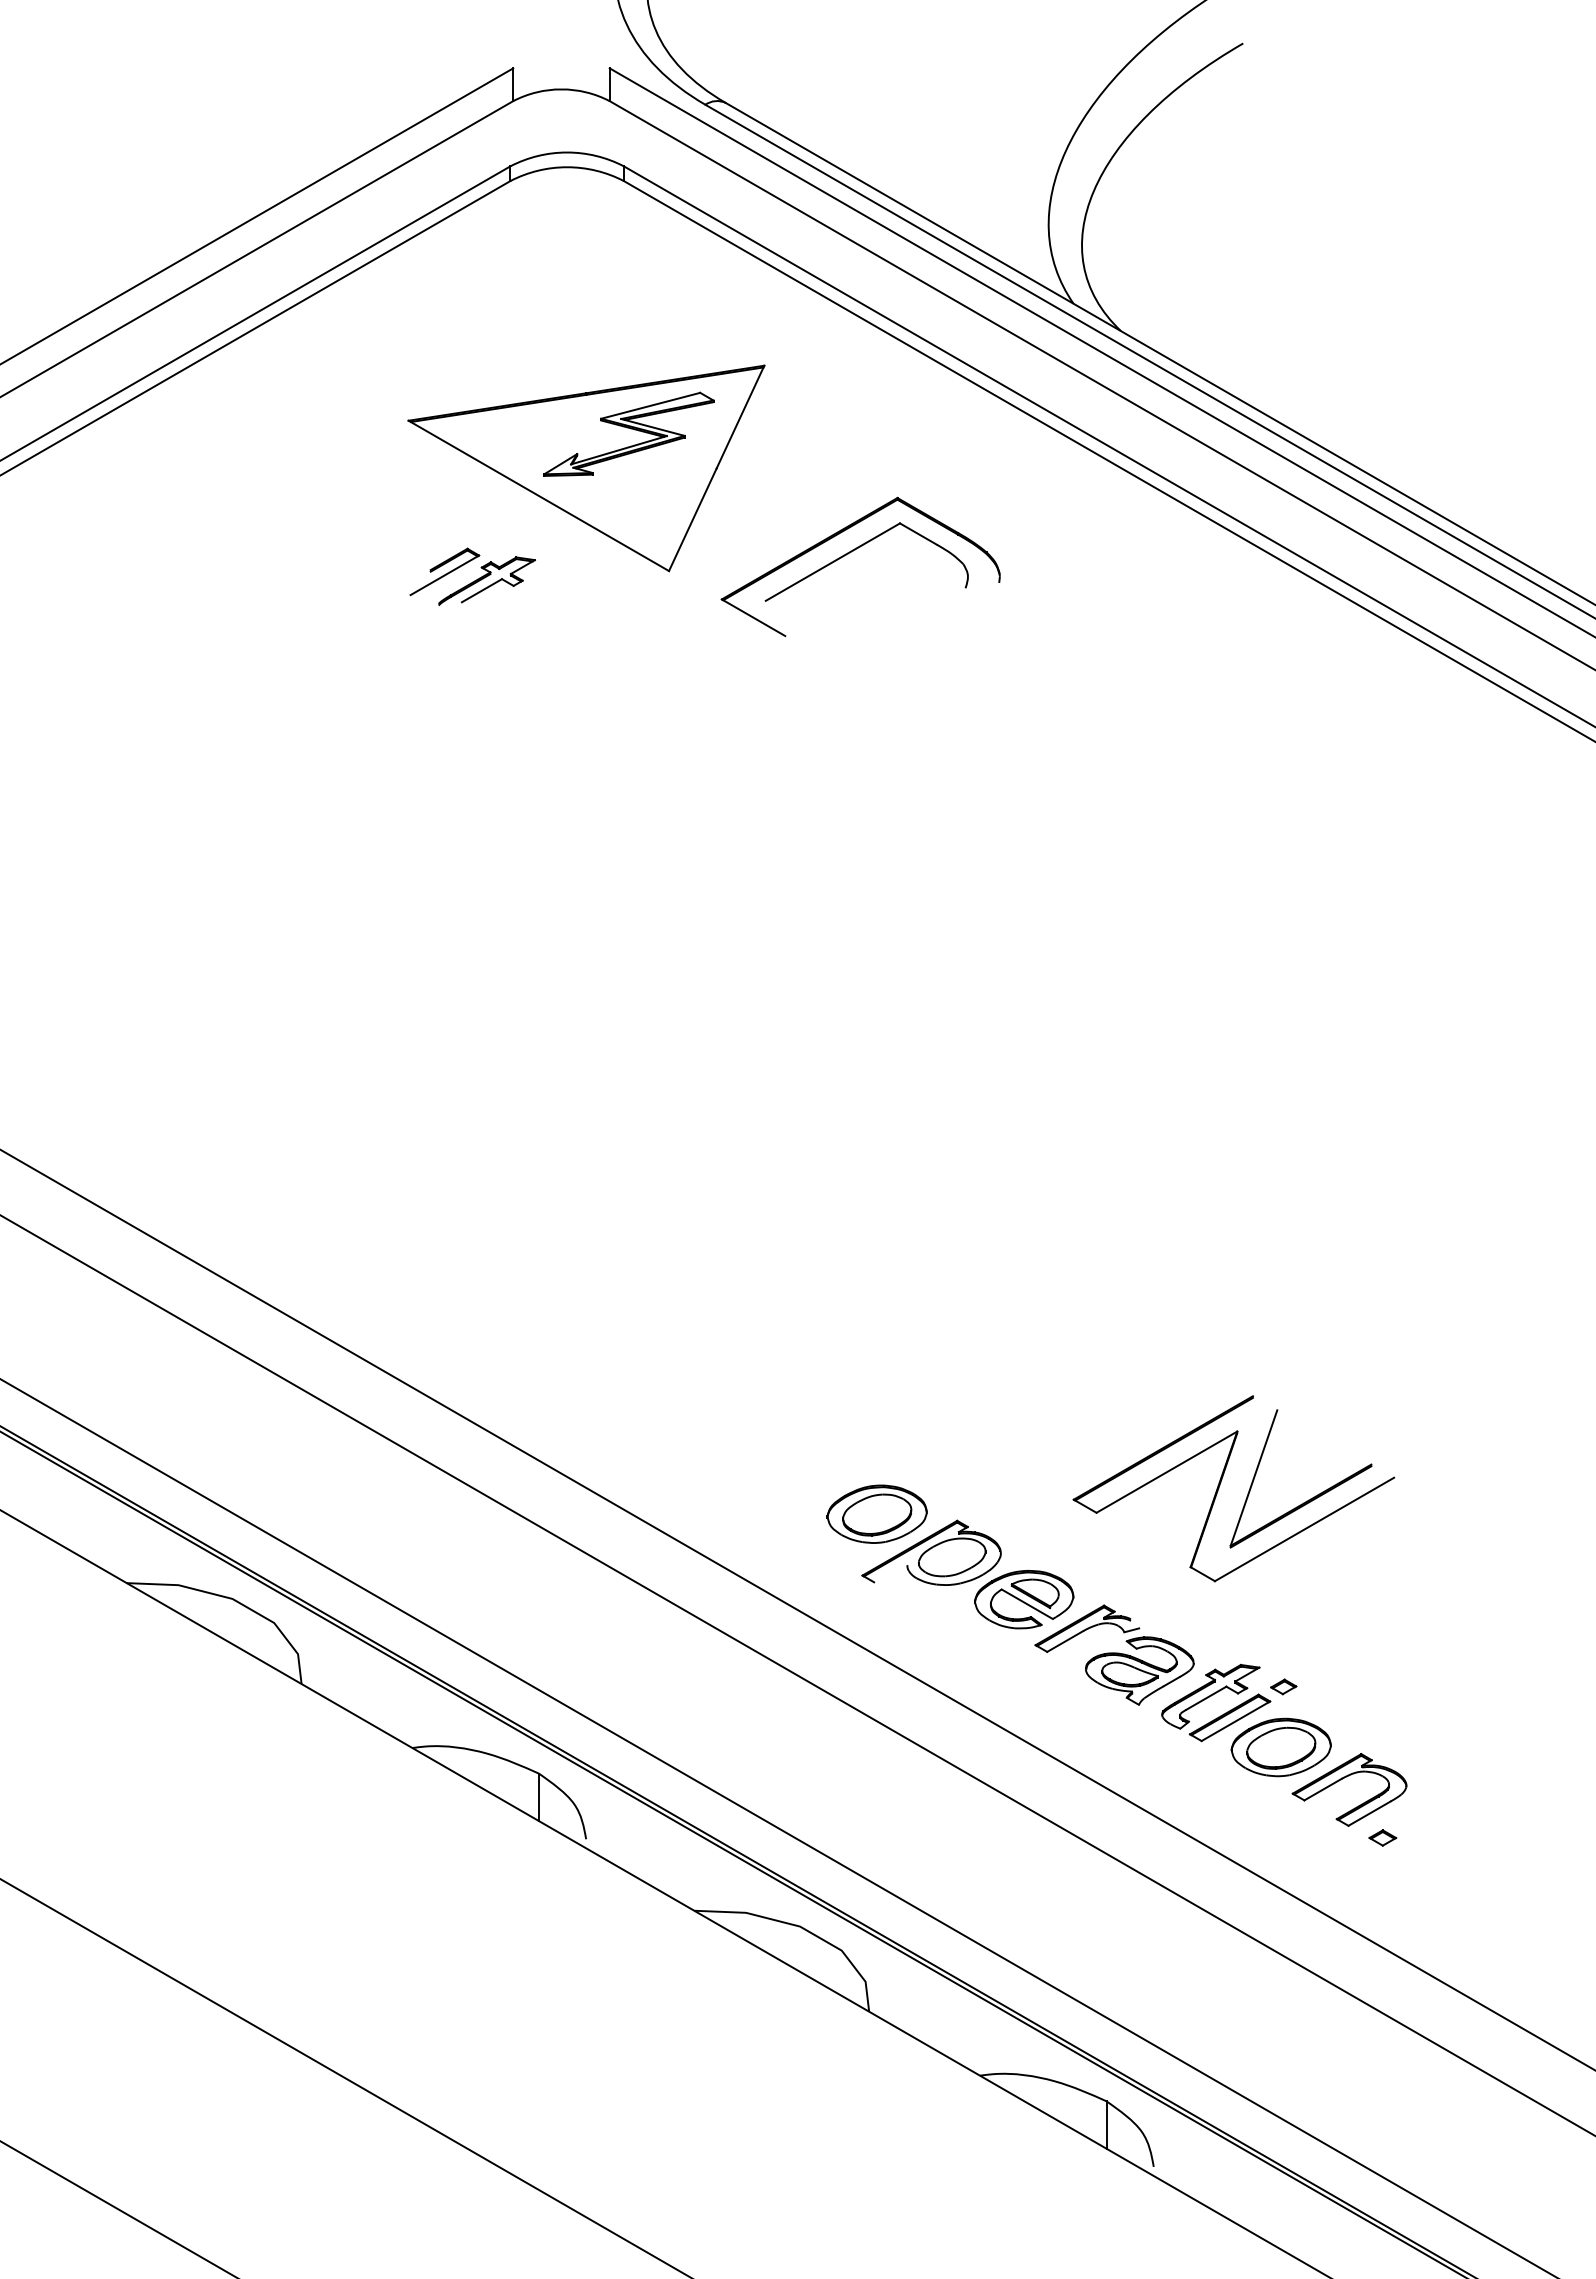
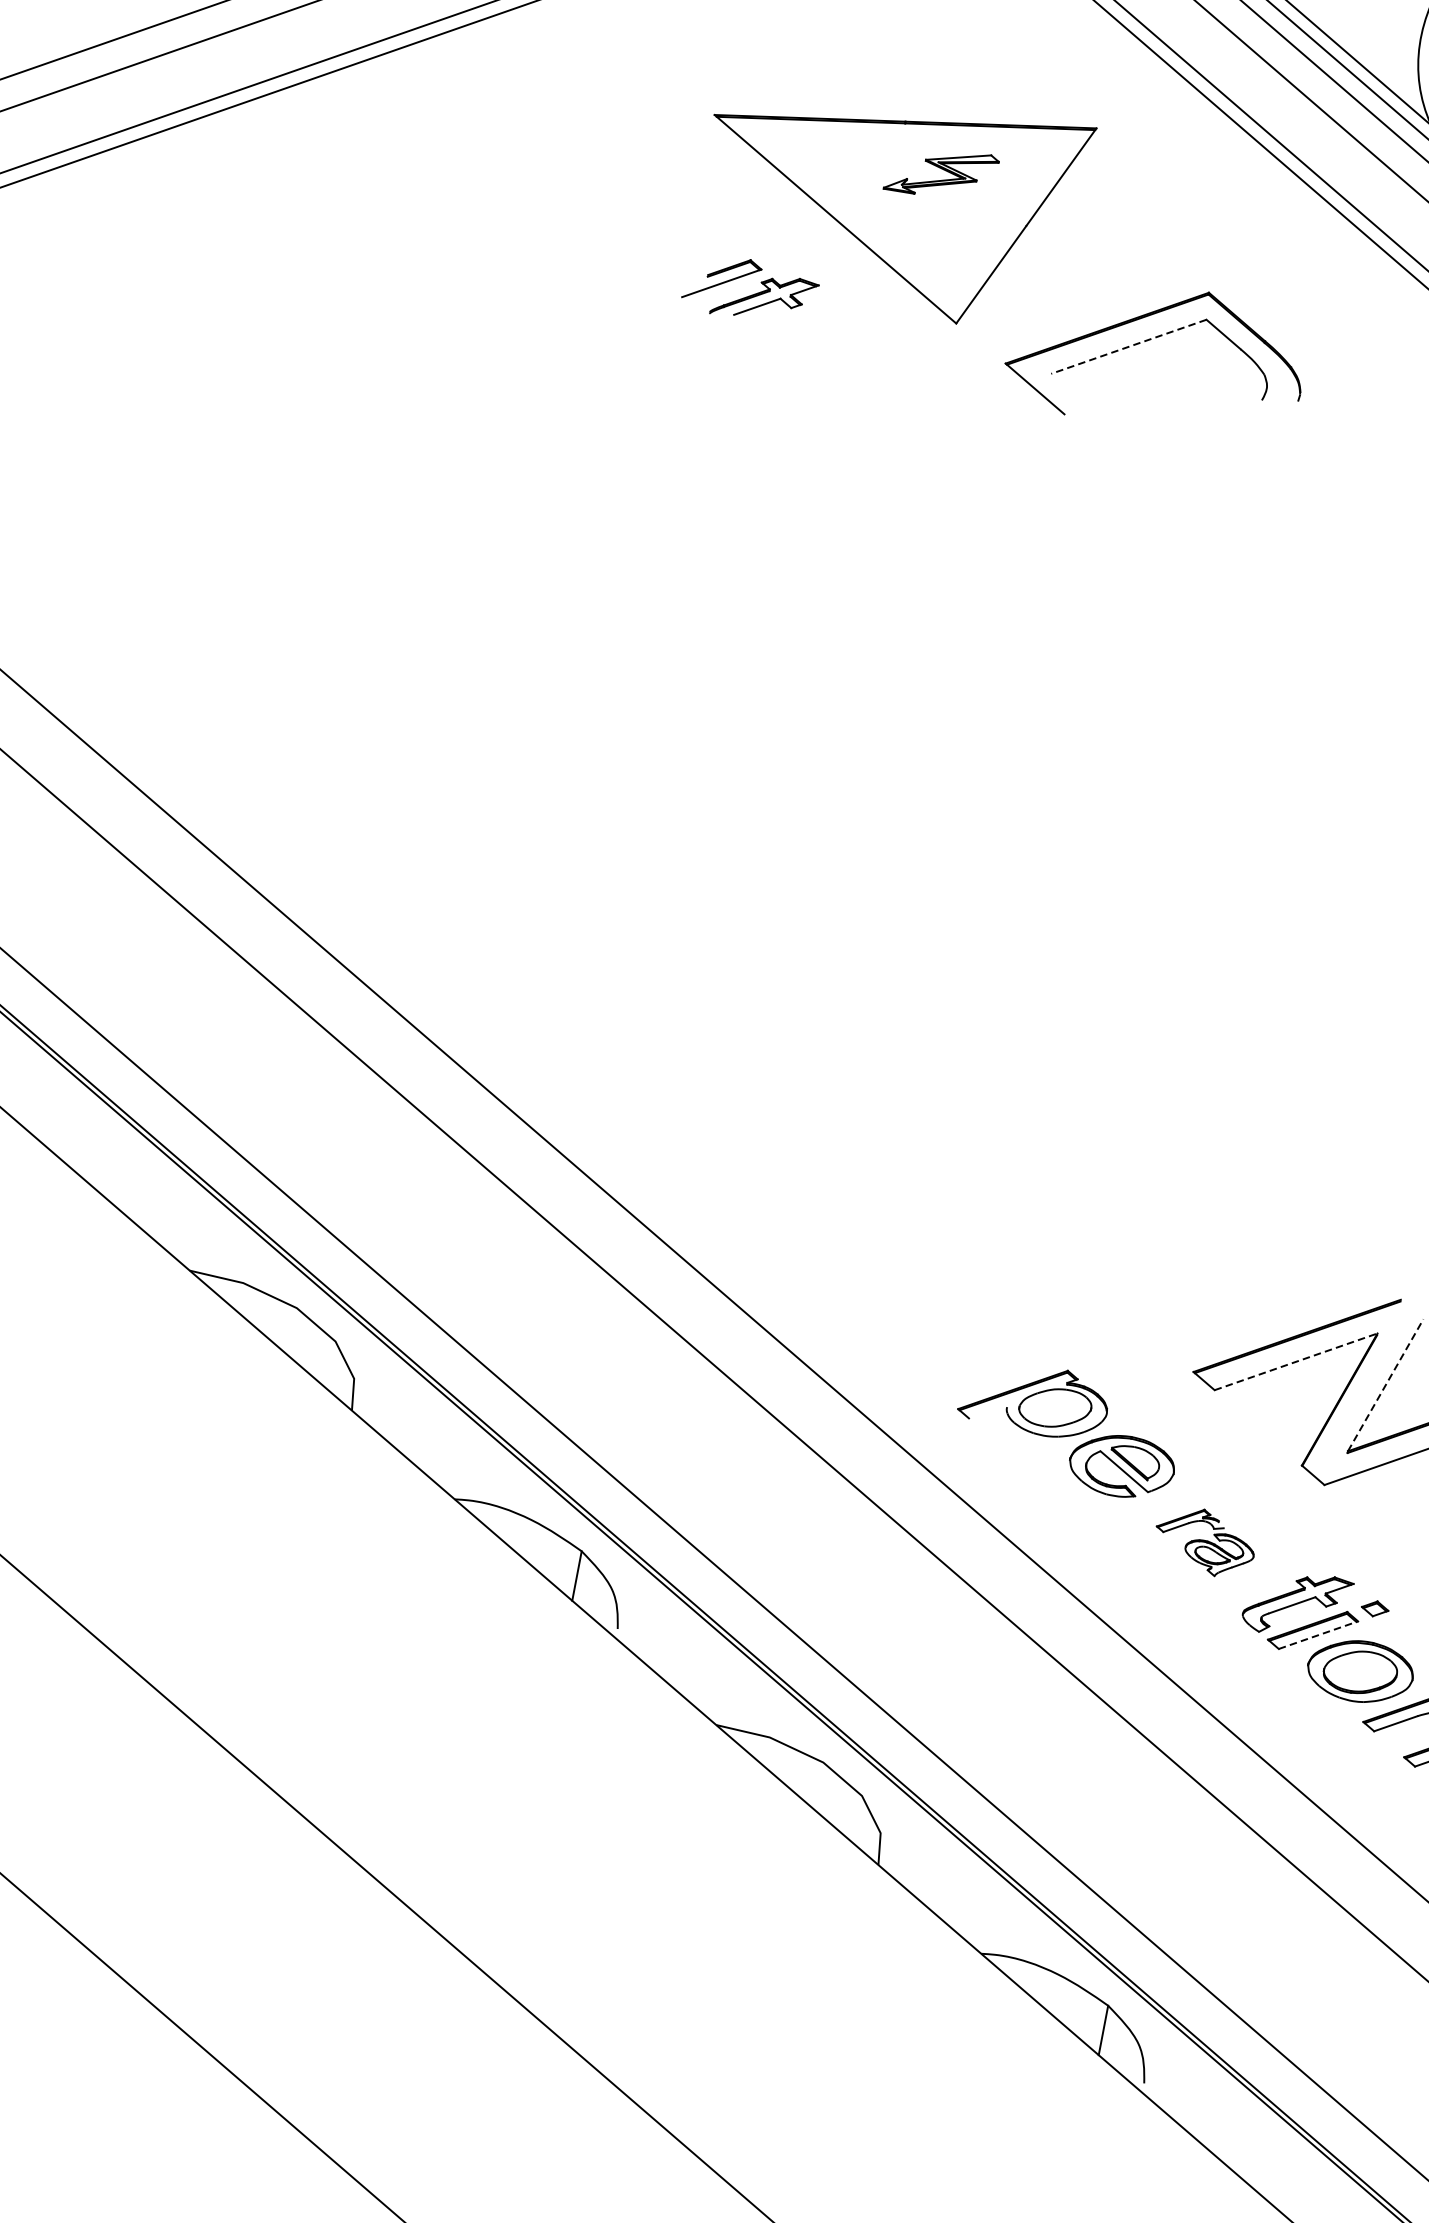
part: (628, 433) -> (941, 172), size x0.6
line: (832, 562) -> (1128, 347), solid -> dashed
line: (1167, 1471) -> (1296, 1361), solid -> dashed
line: (1253, 1478) -> (1385, 1385), solid -> dashed
part: (876, 1513) -> (985, 1347), removed
part: (1114, 1654) -> (1205, 1541), size x0.6
line: (1235, 1721) -> (1318, 1635), solid -> dashed

